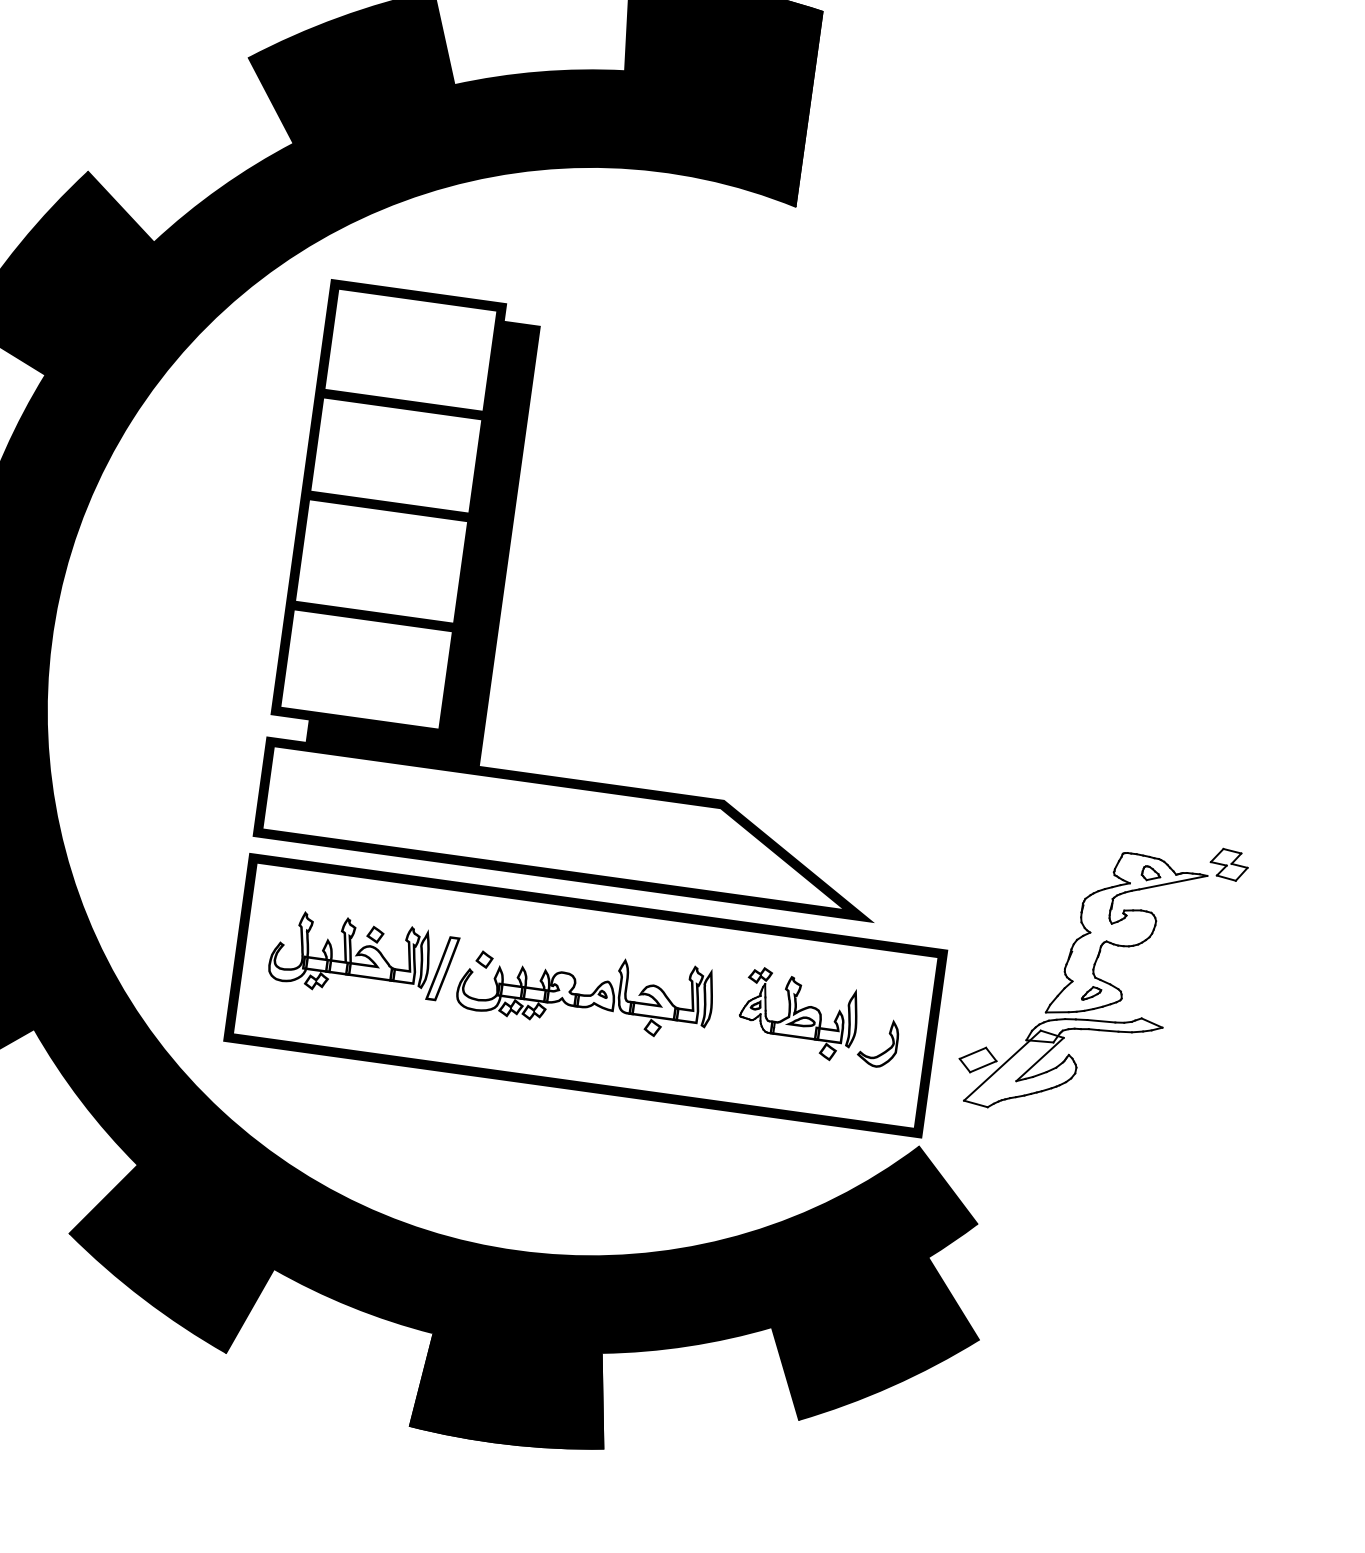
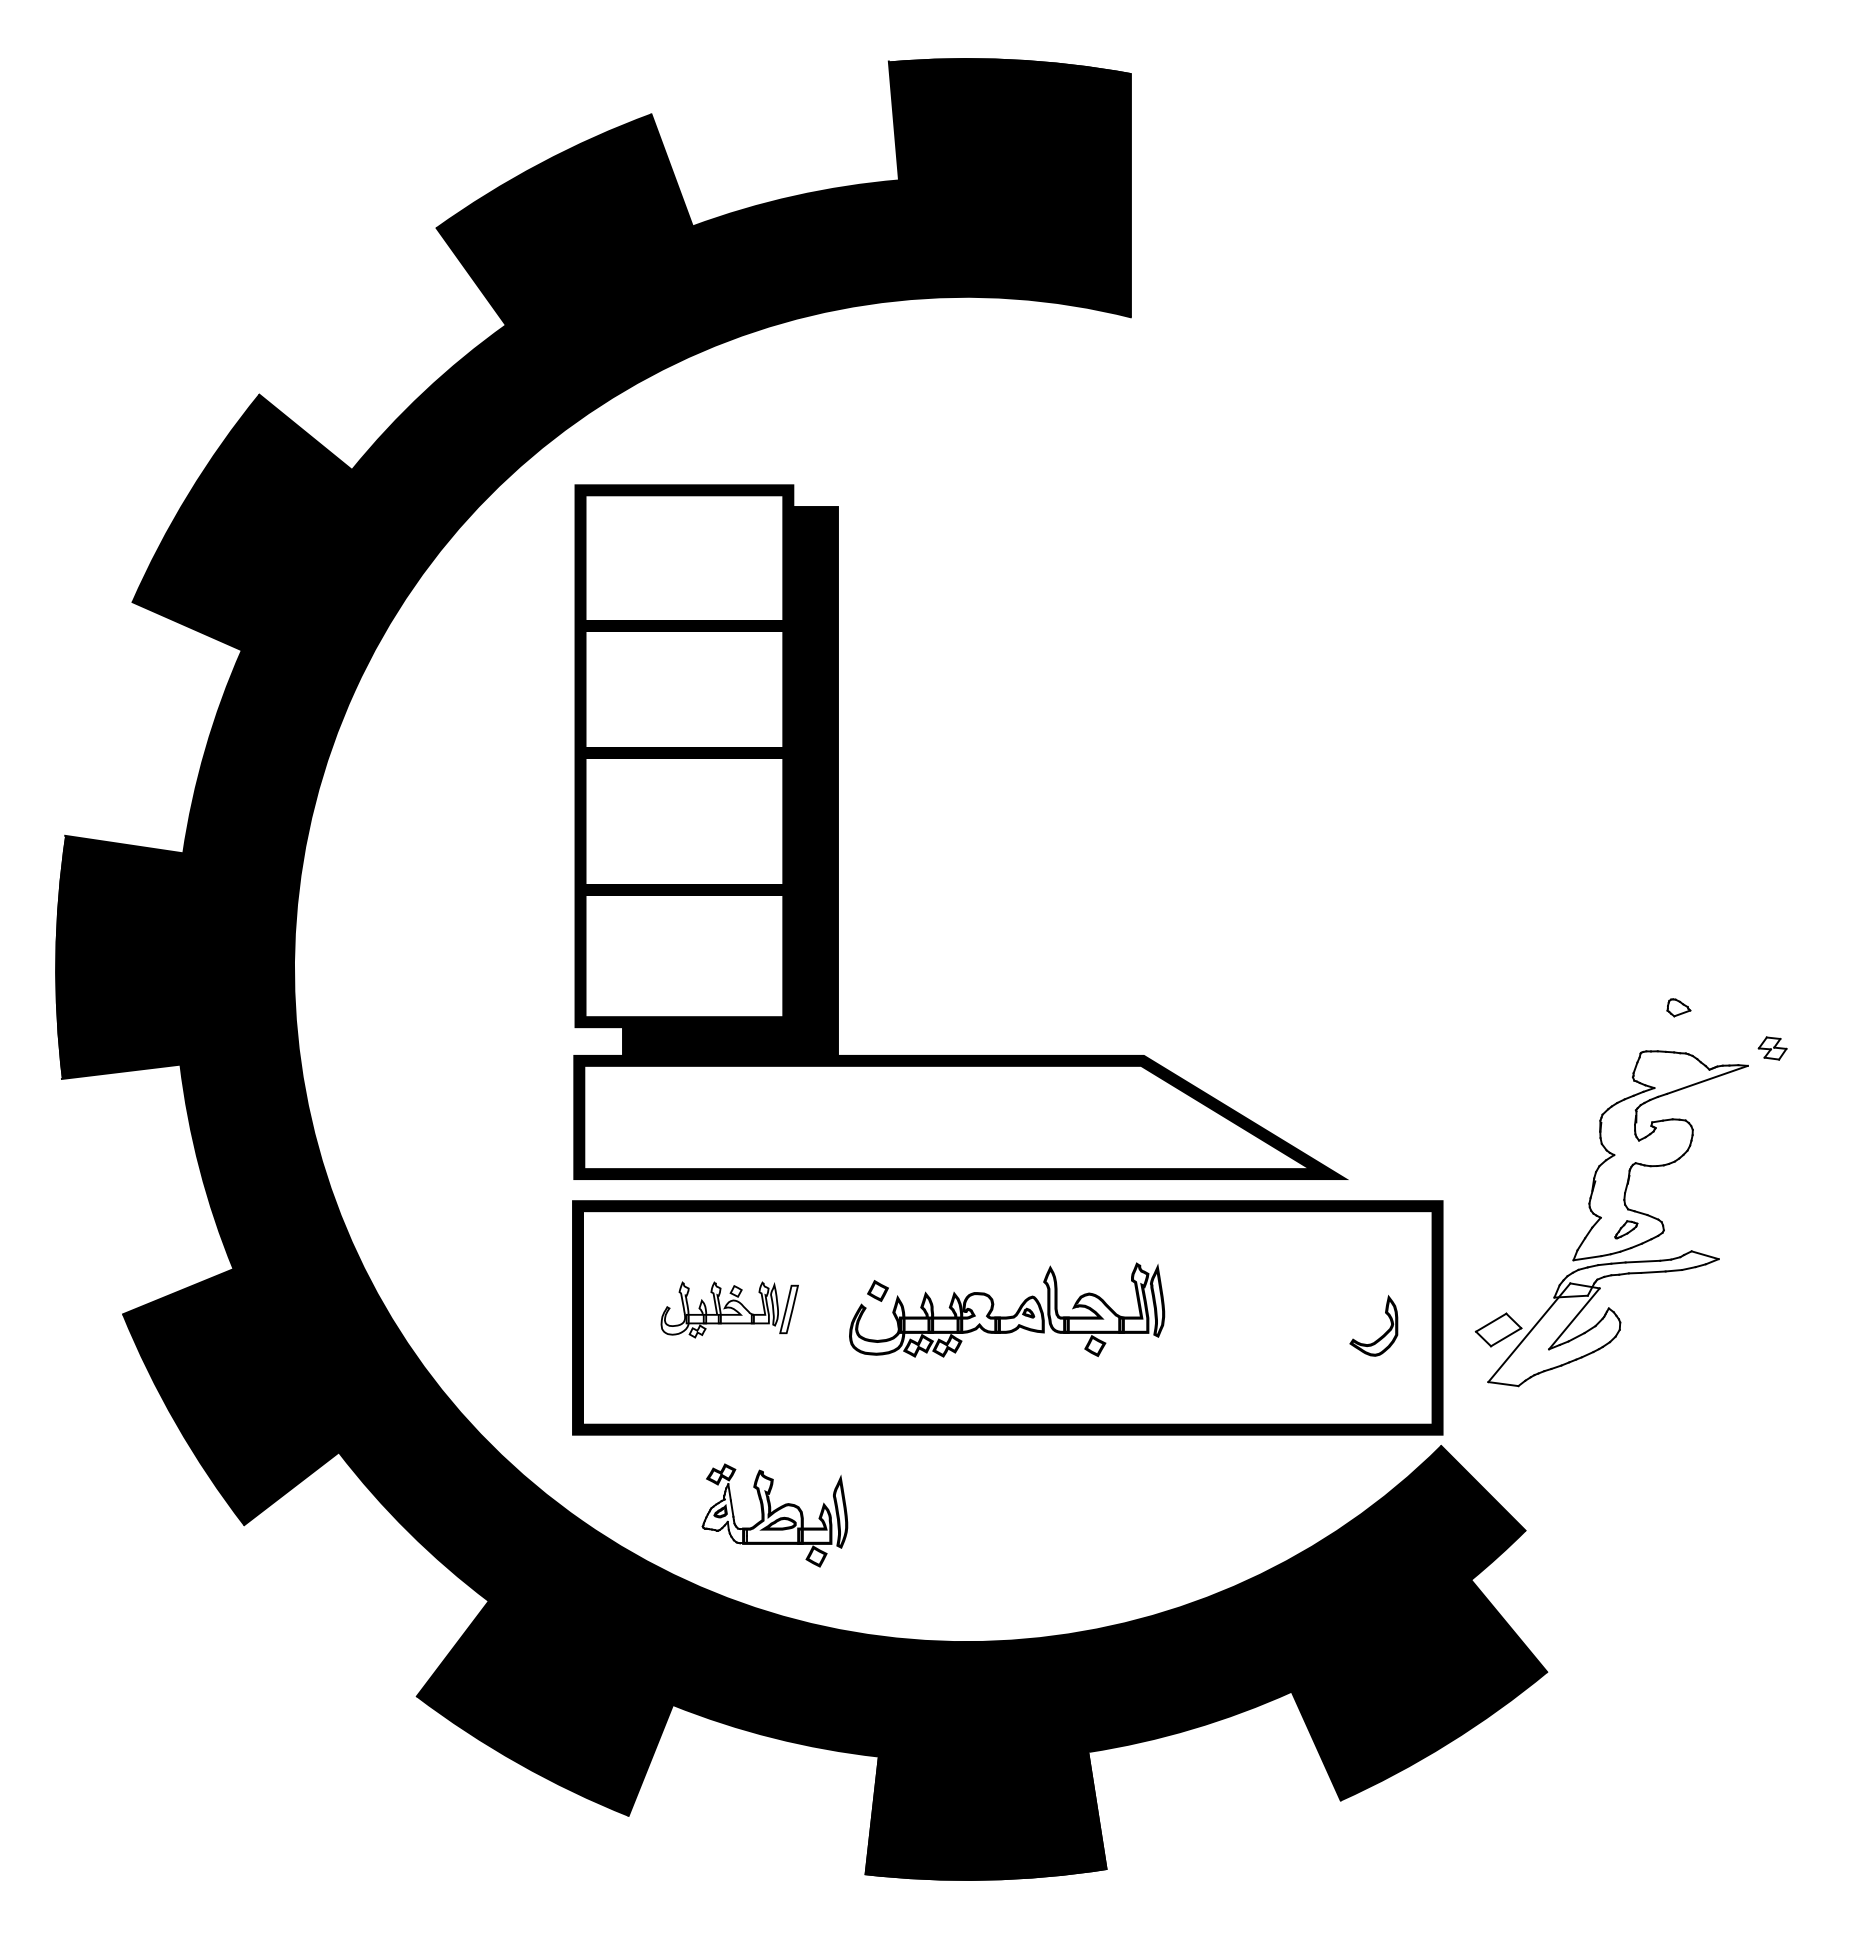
part: (1229, 864) -> (1772, 1048), size x0.6
part: (1151, 873) -> (1678, 1007), moved
part: (363, 957) -> (729, 1309), size x0.6
part: (798, 1014) -> (774, 1515), moved

